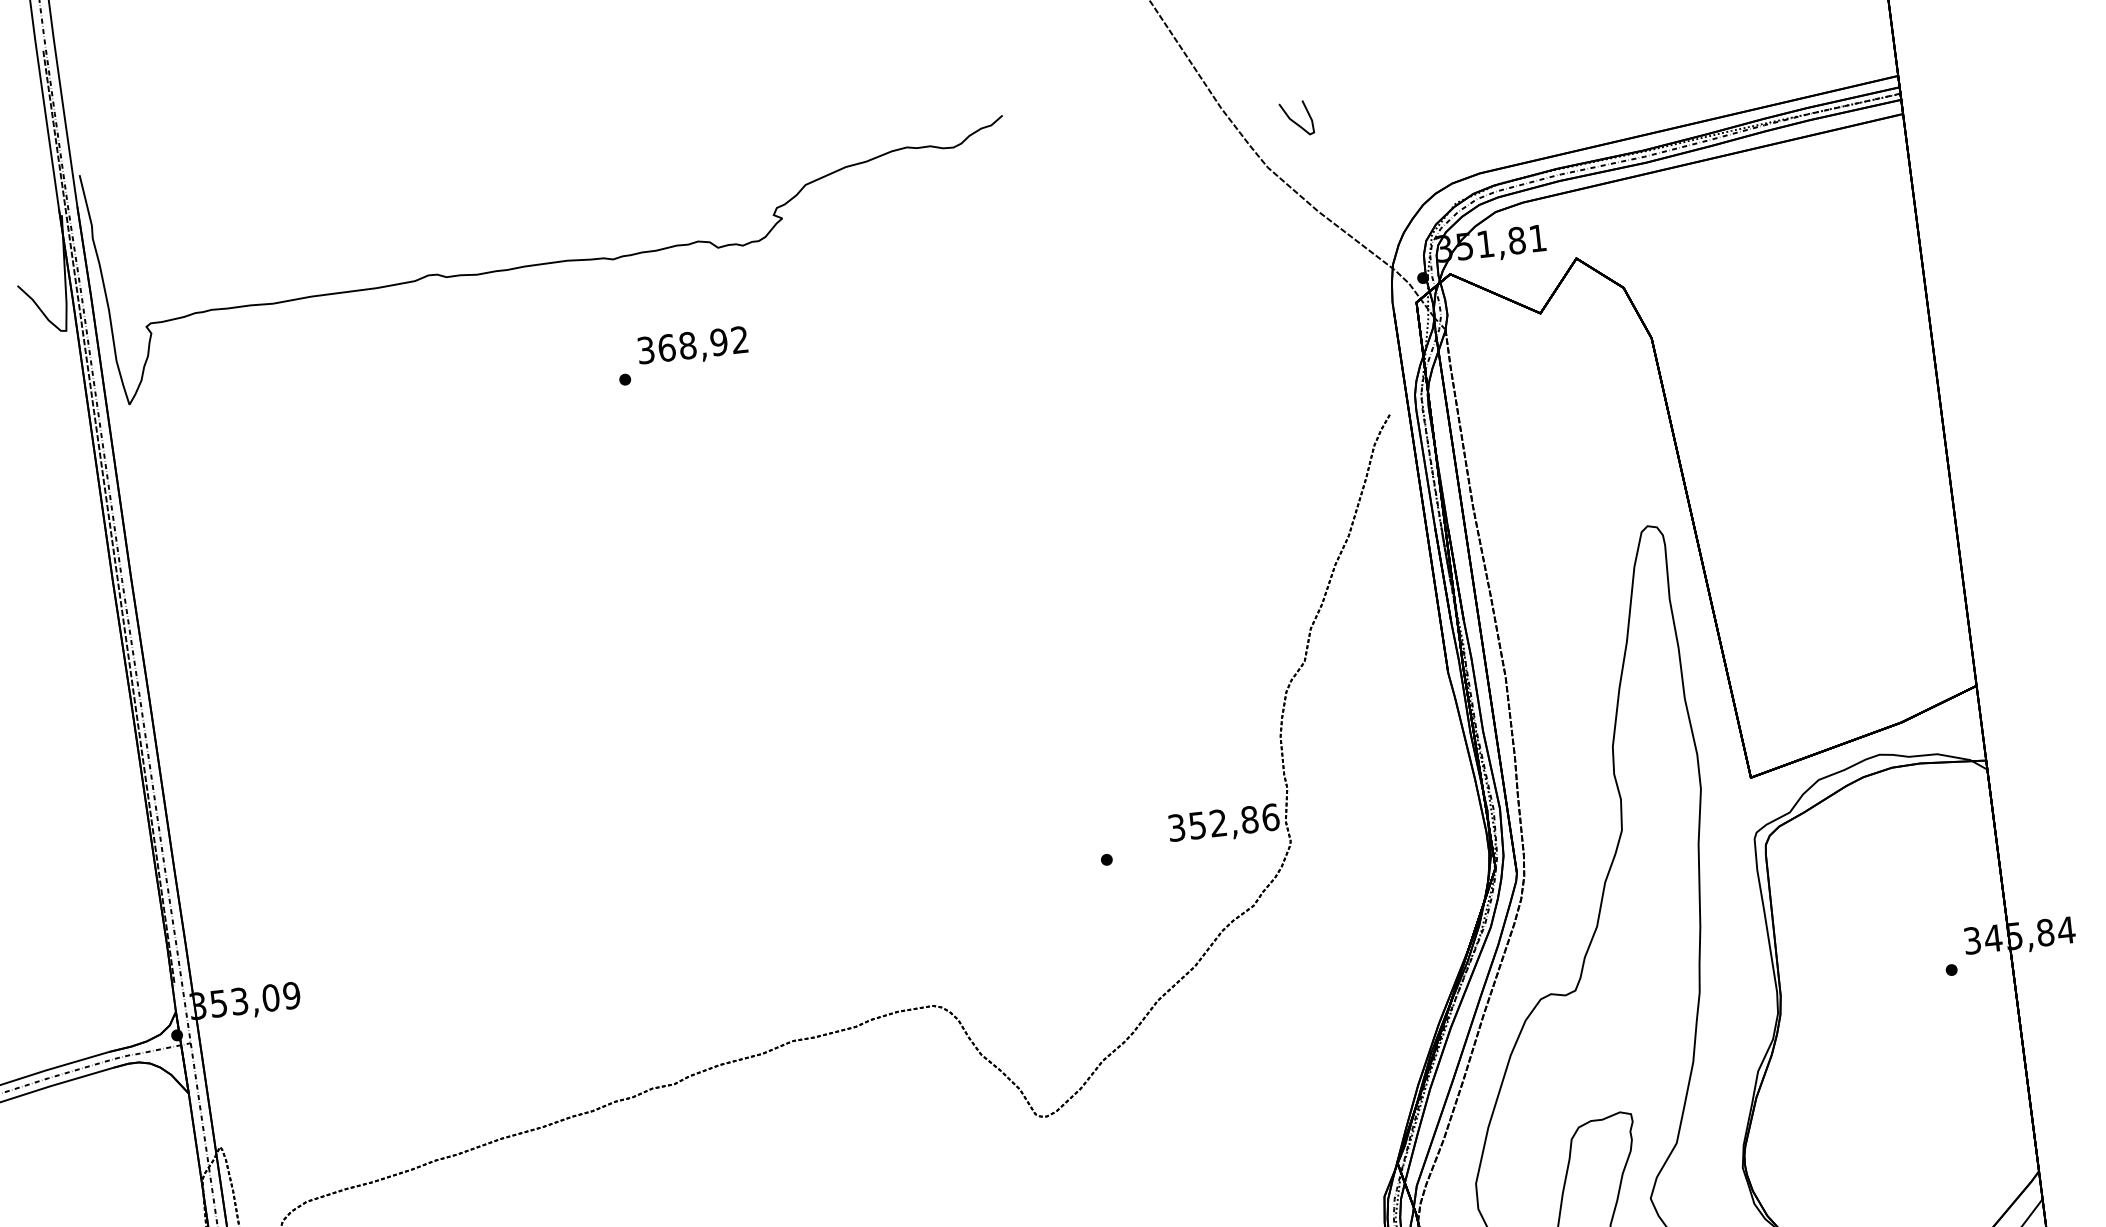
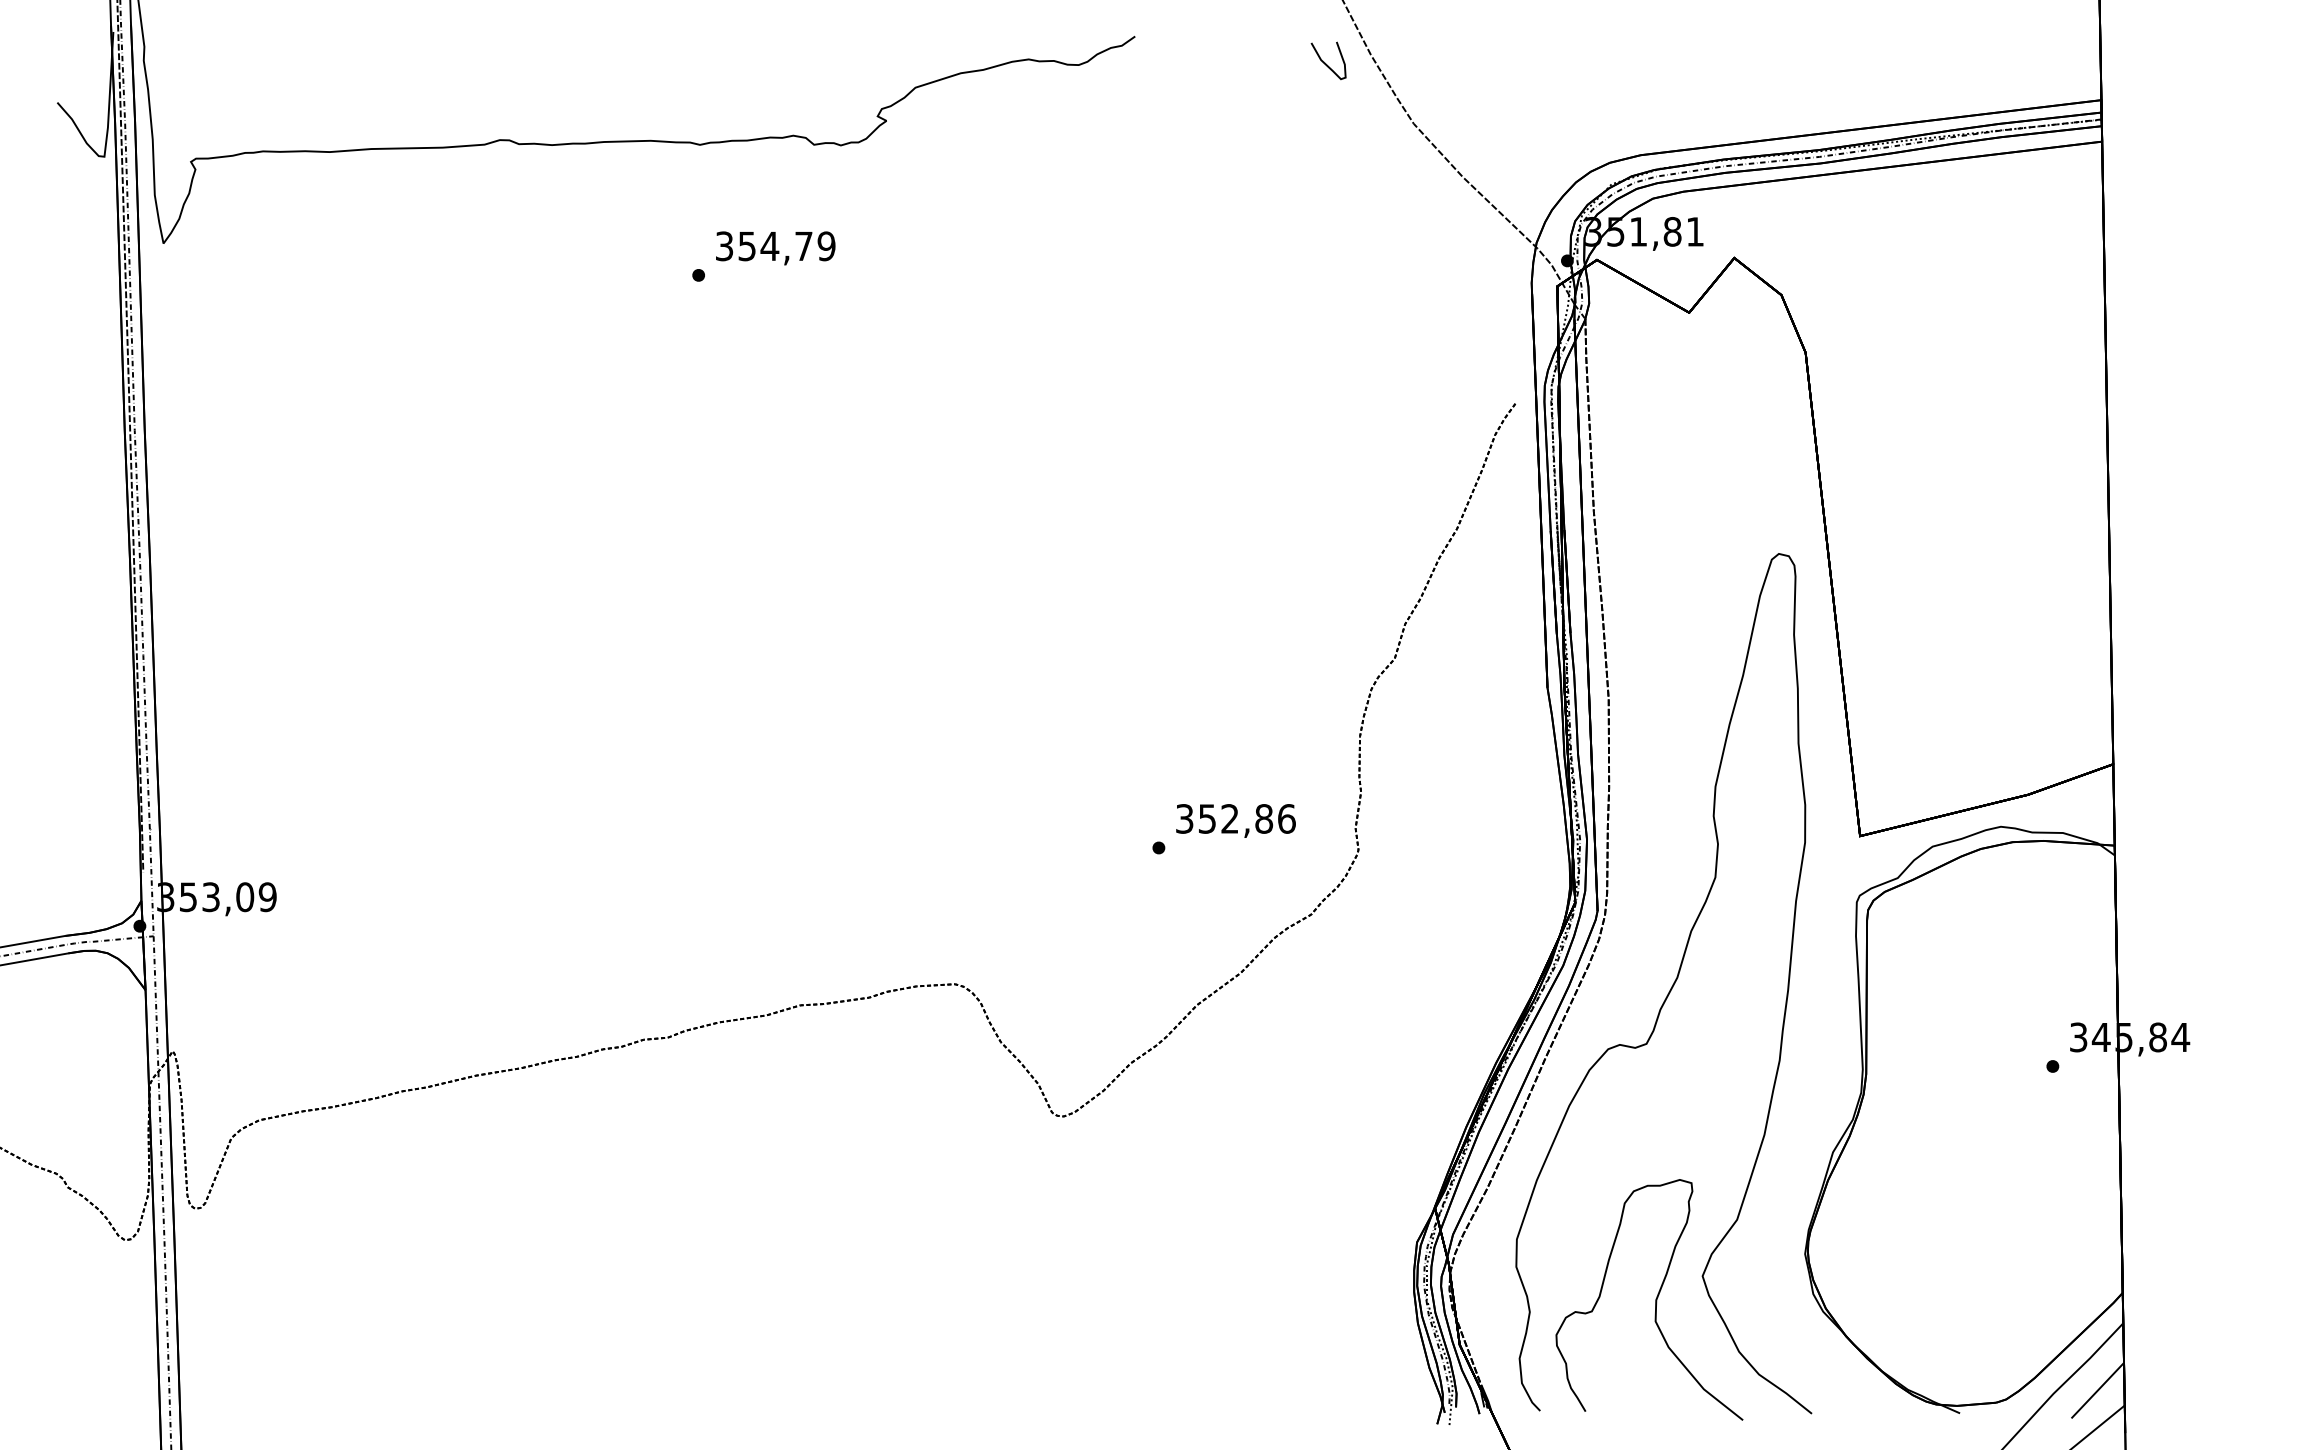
curve: (1294, 120) -> (1325, 62), moved
text: (703, 344) -> (786, 246), 368,92 -> 354,79
text: (1223, 824) -> (1235, 820), moved

